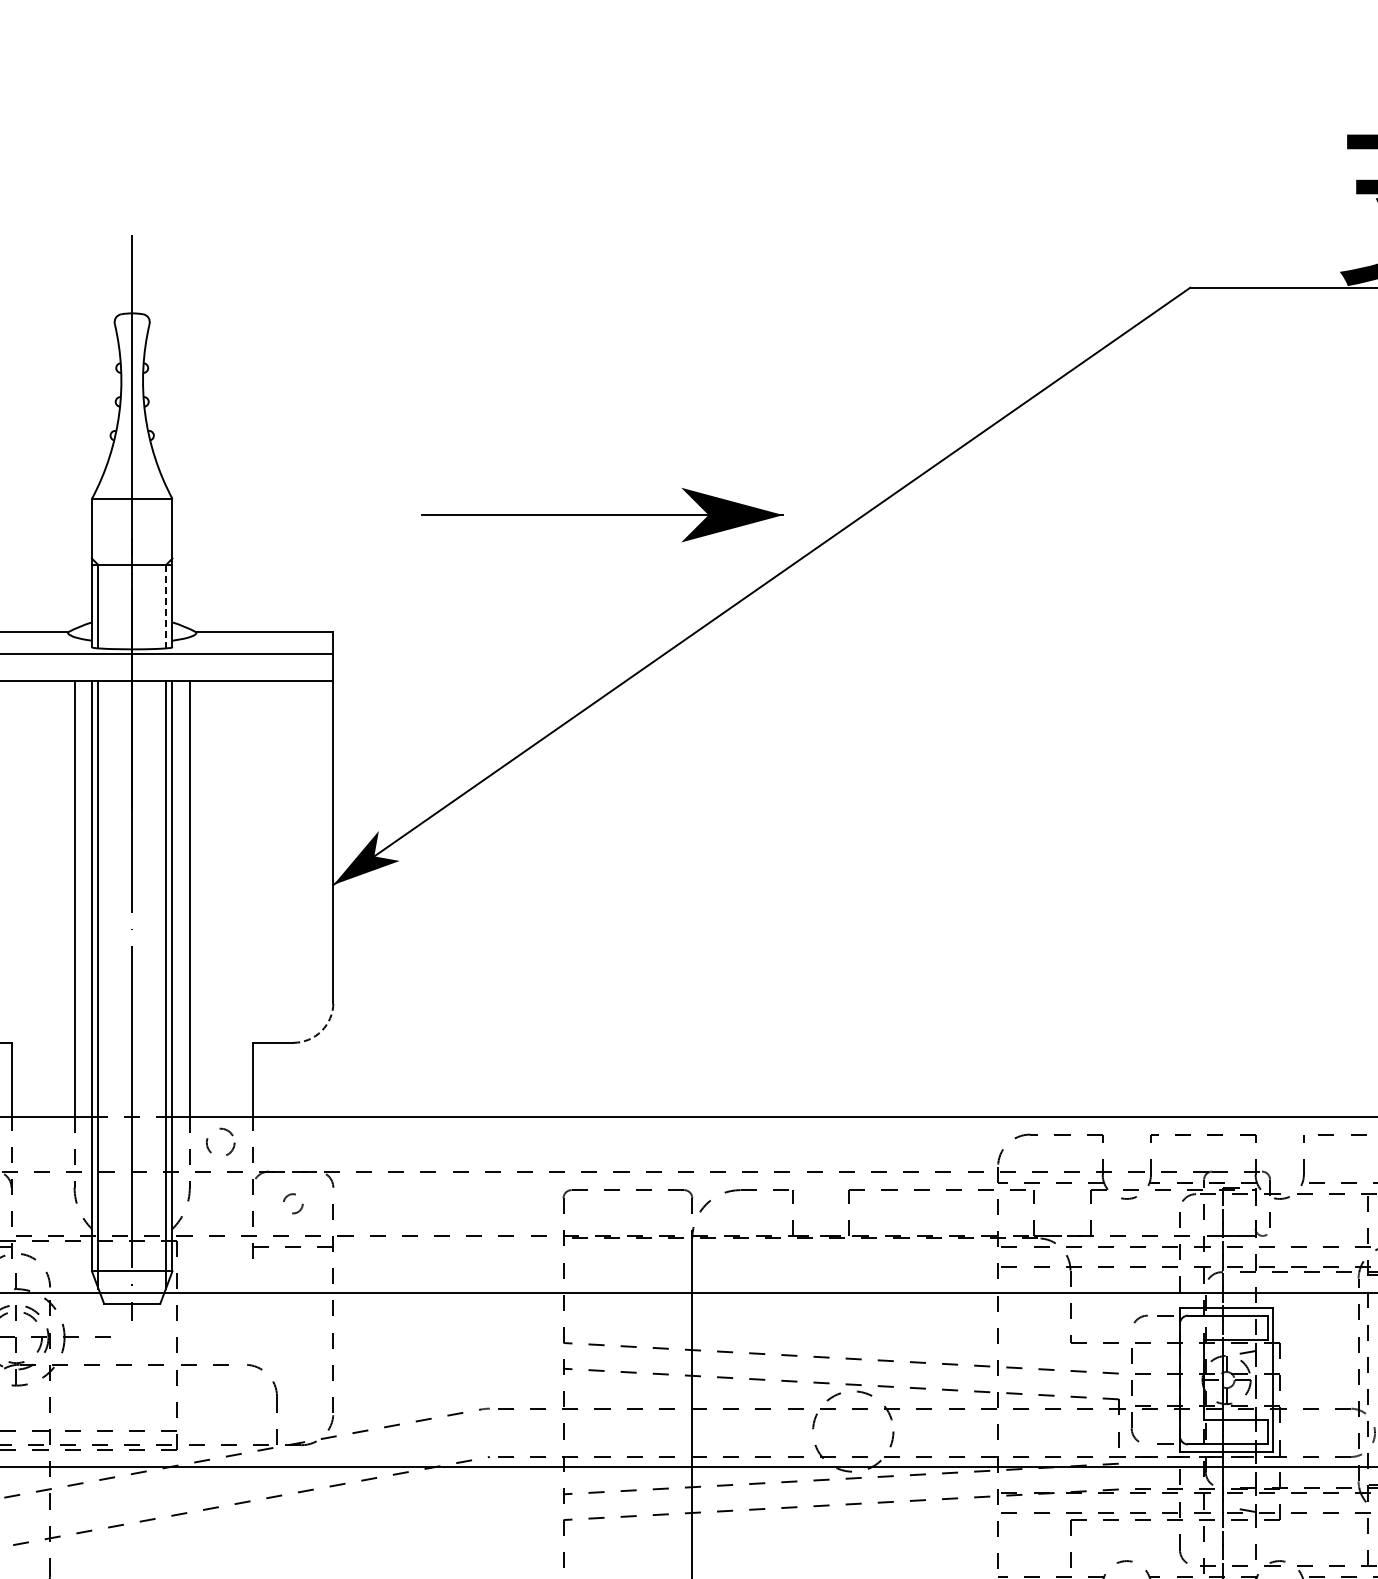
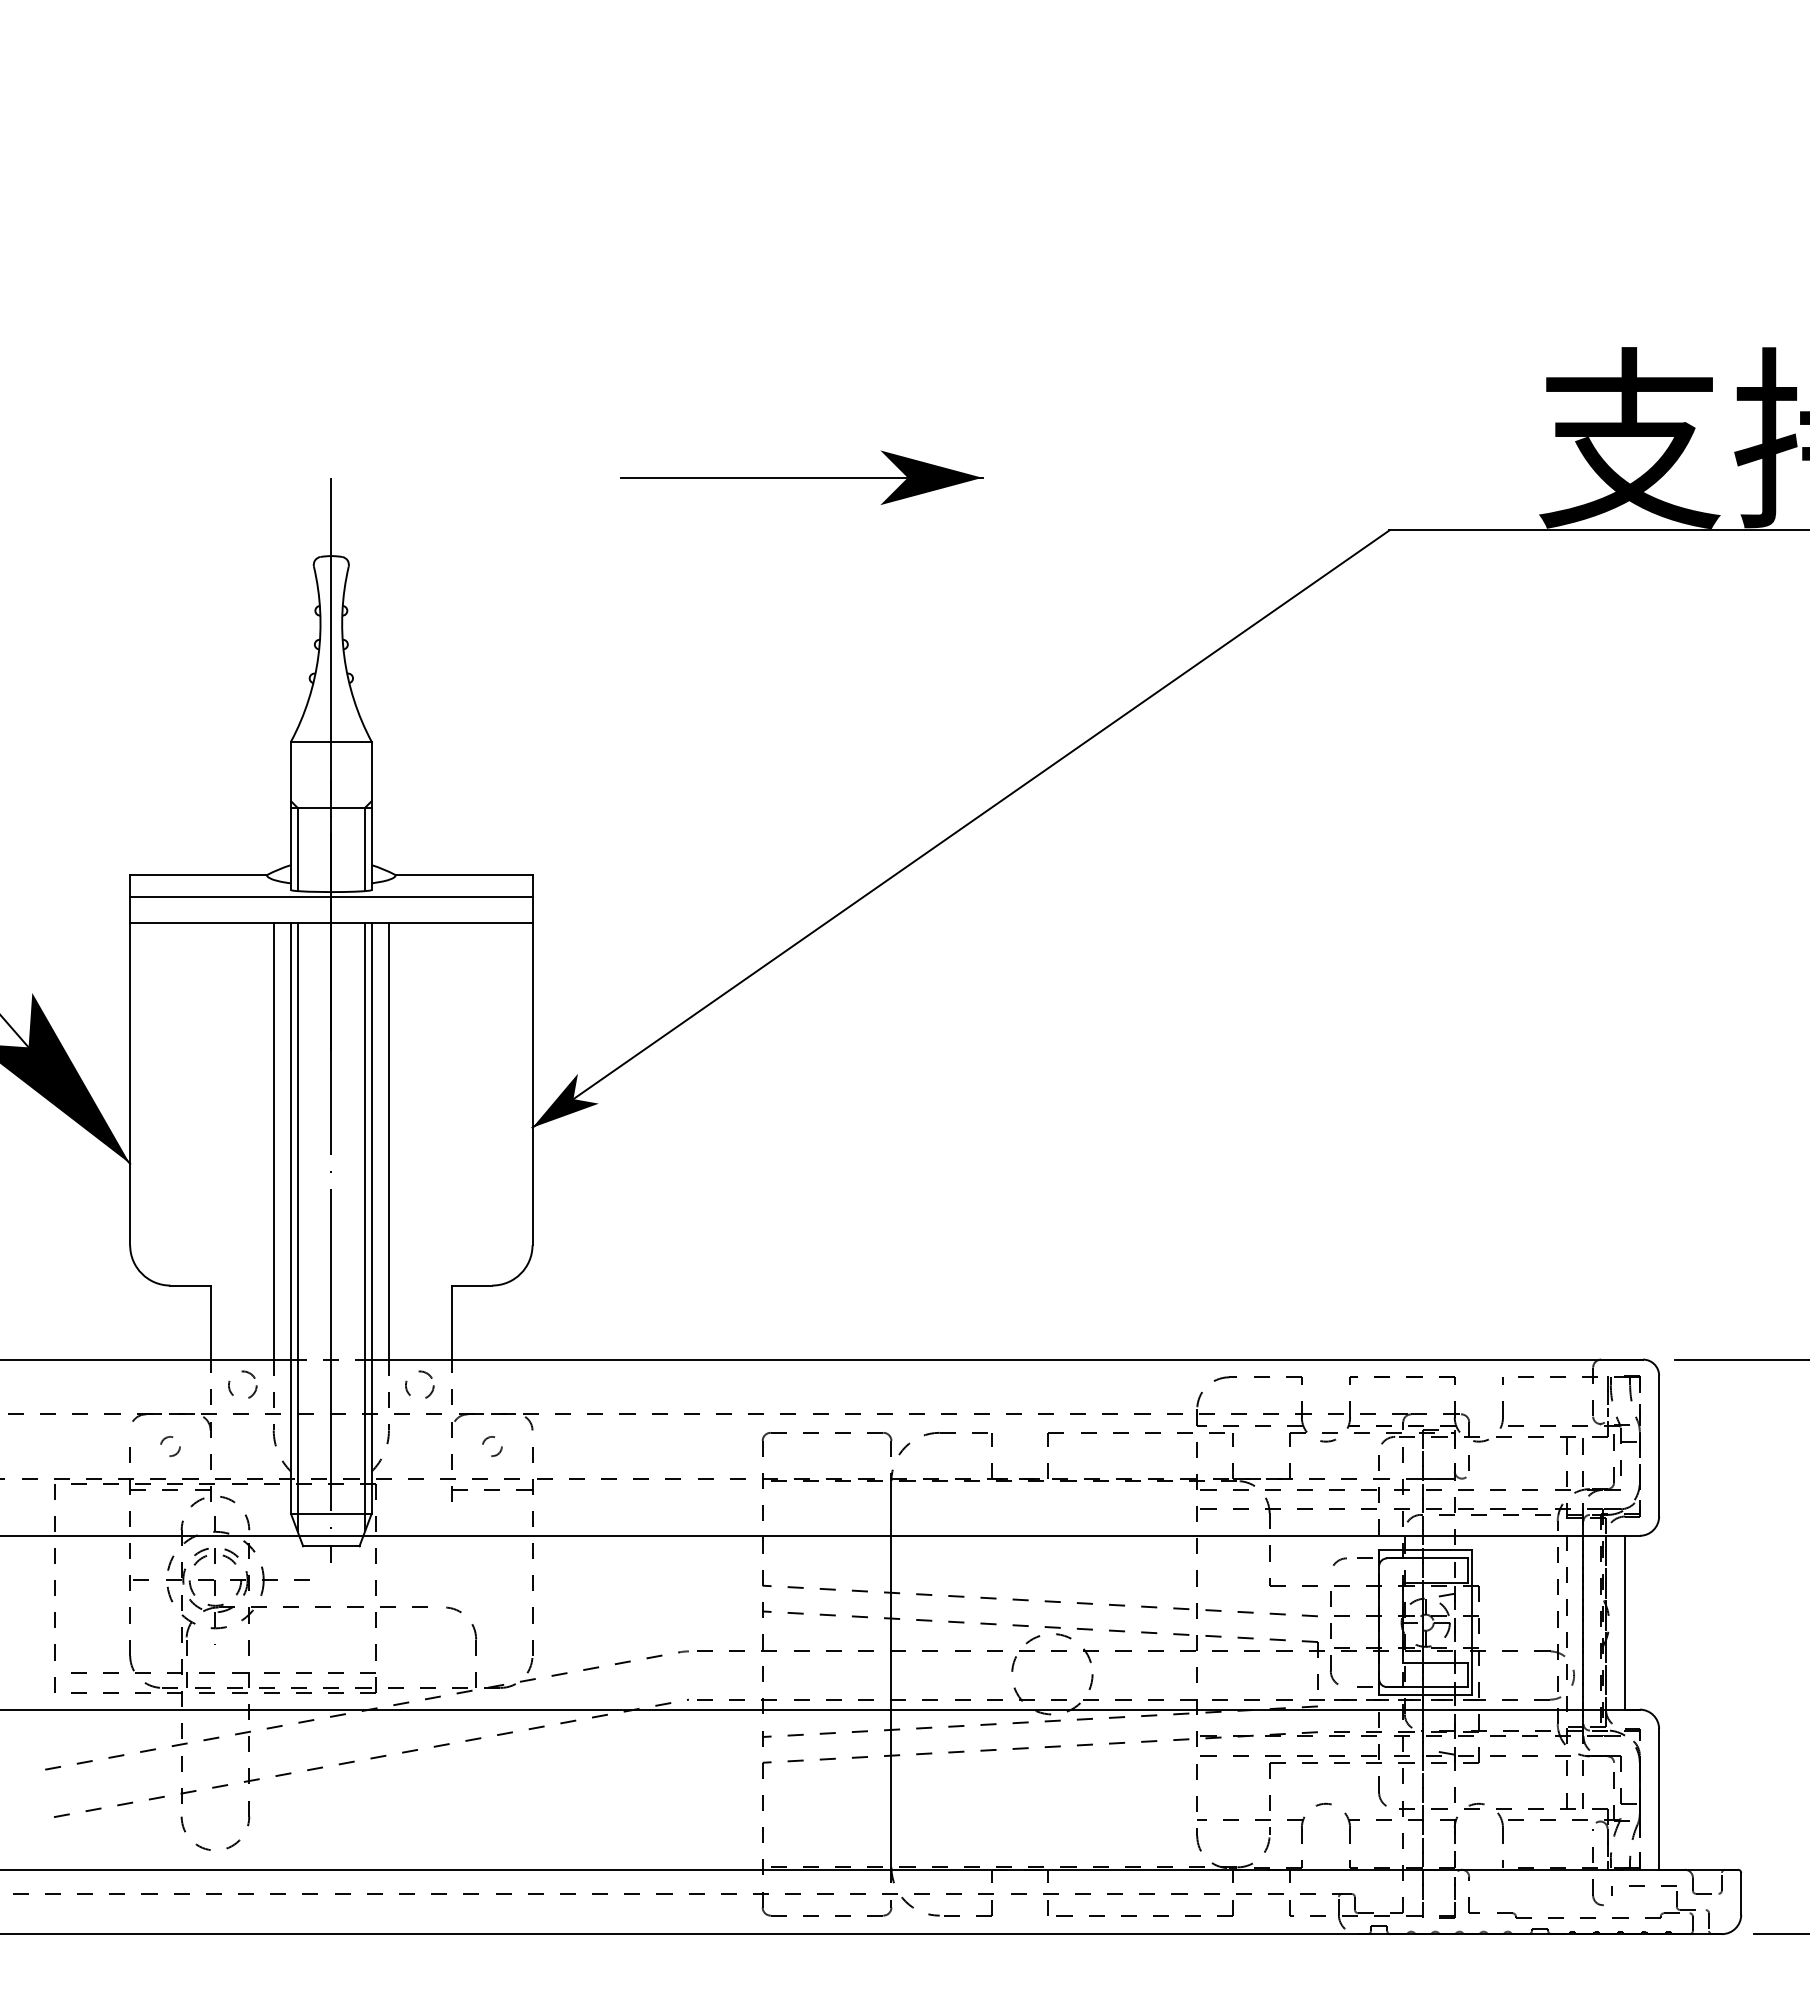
part: (602, 514) -> (801, 477), moved
line: (166, 606) -> (365, 849), dashed -> solid
arc: (321, 1030) -> (520, 1273), dashed -> solid
circle: (43, 1141) -> (242, 1384), added

